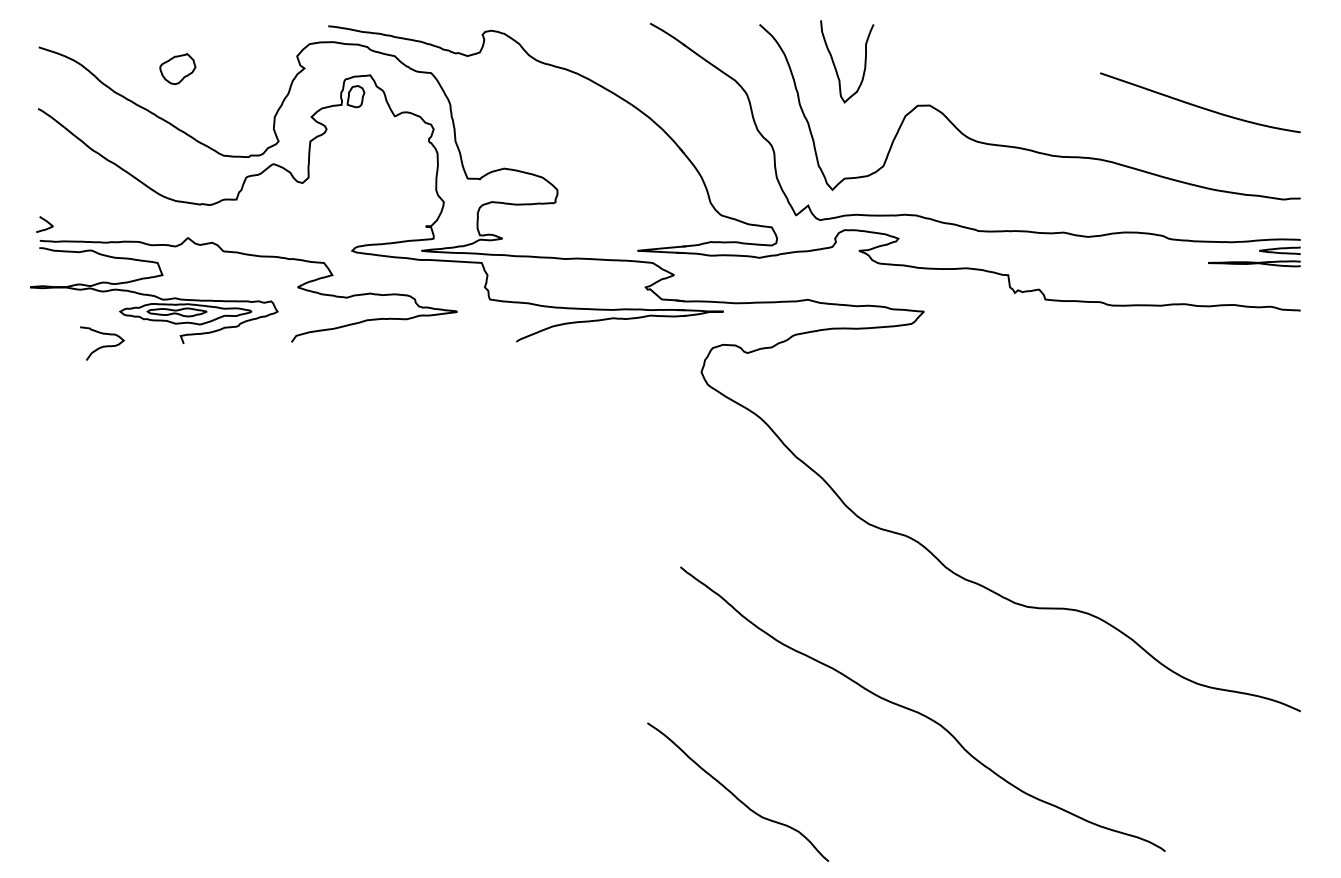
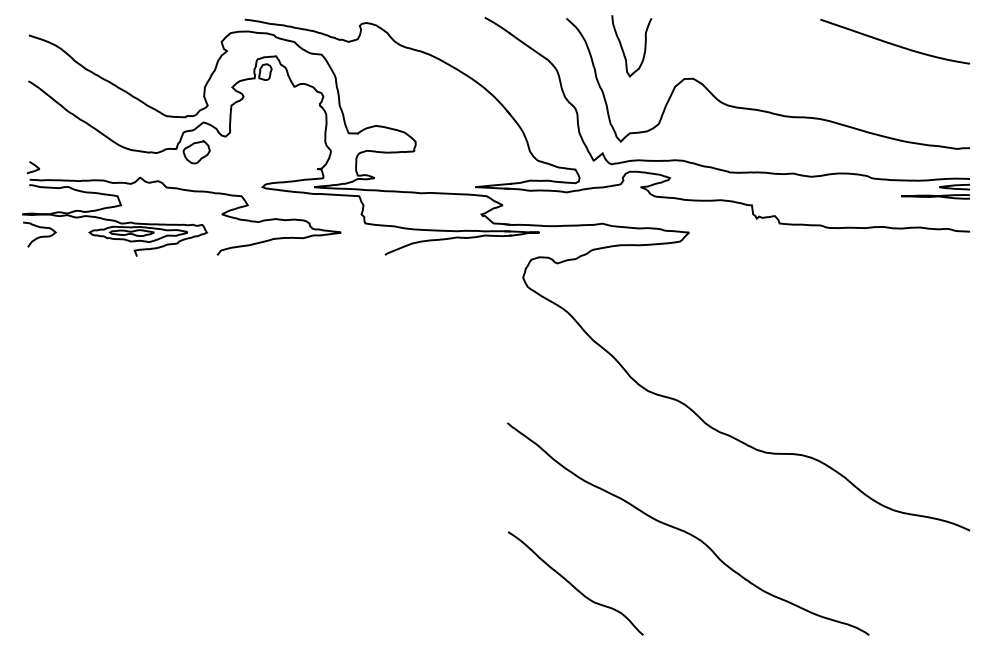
part: (177, 68) -> (196, 151), moved
curve: (1198, 105) -> (893, 43), moved
curve: (103, 345) -> (40, 236), moved
curve: (734, 794) -> (573, 585), moved

